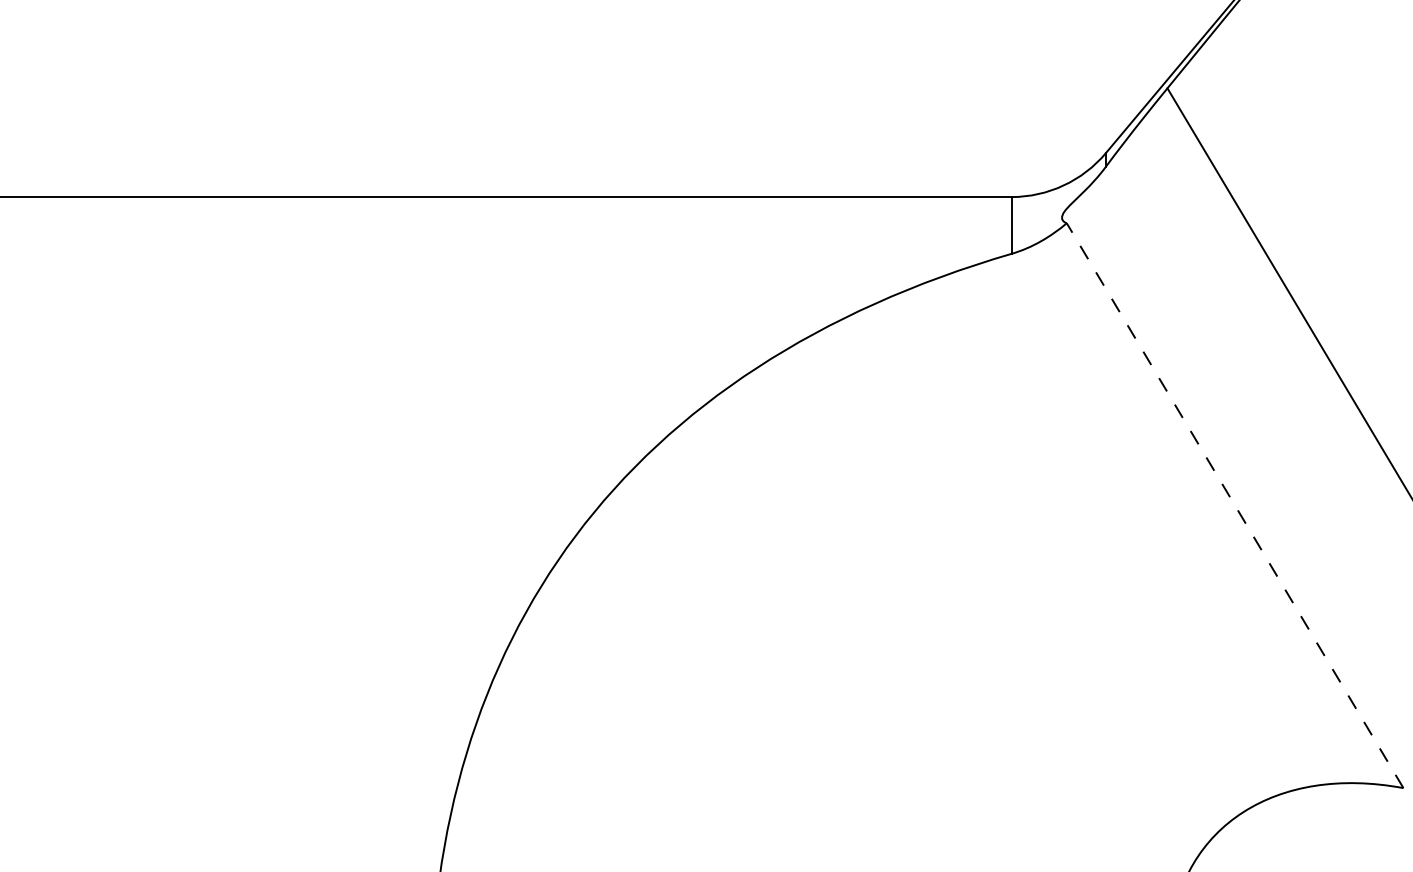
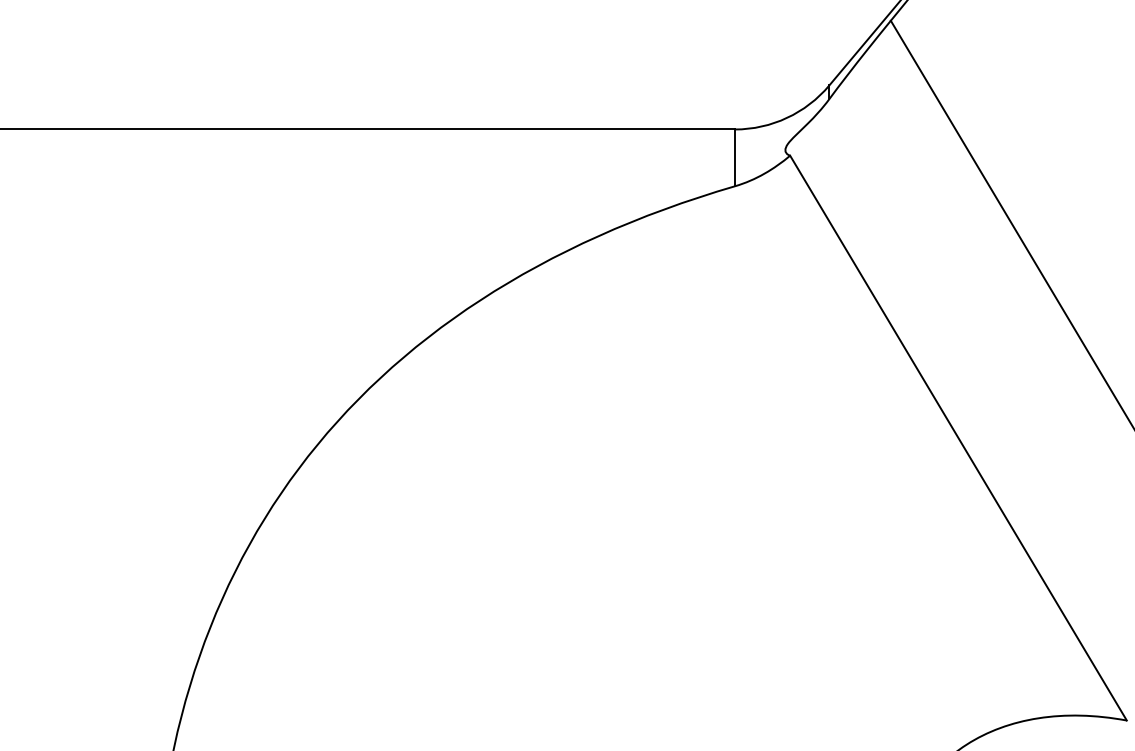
line: (1235, 505) -> (958, 437), dashed -> solid

